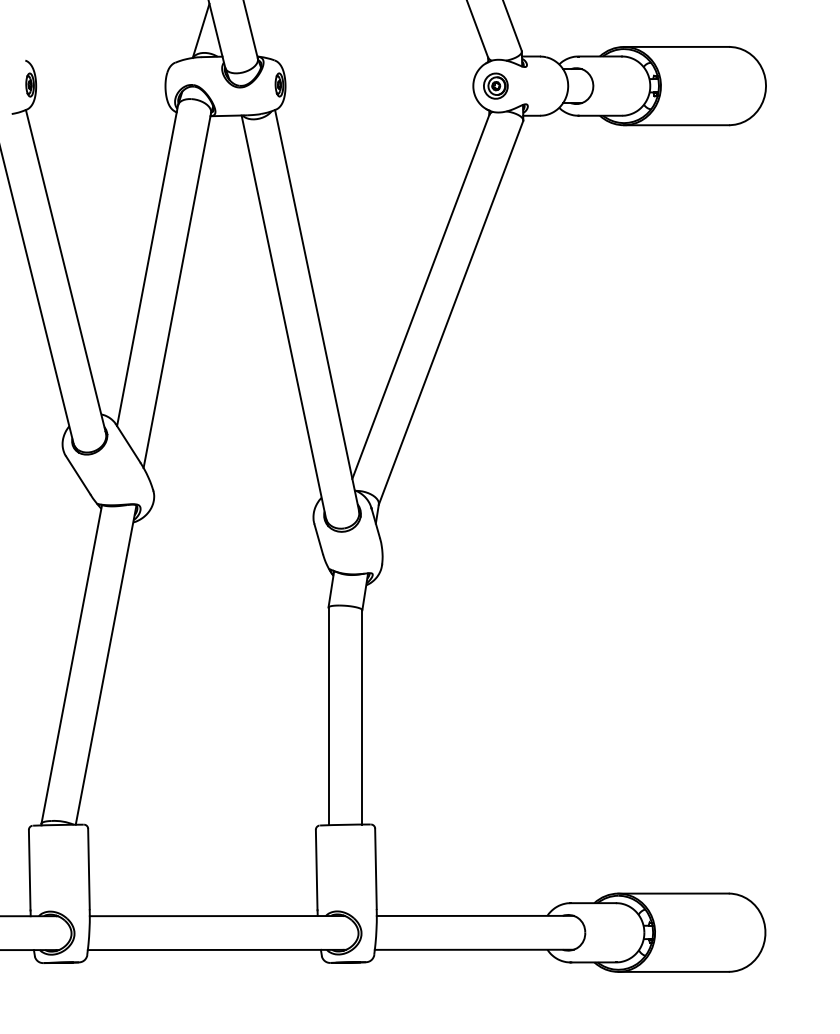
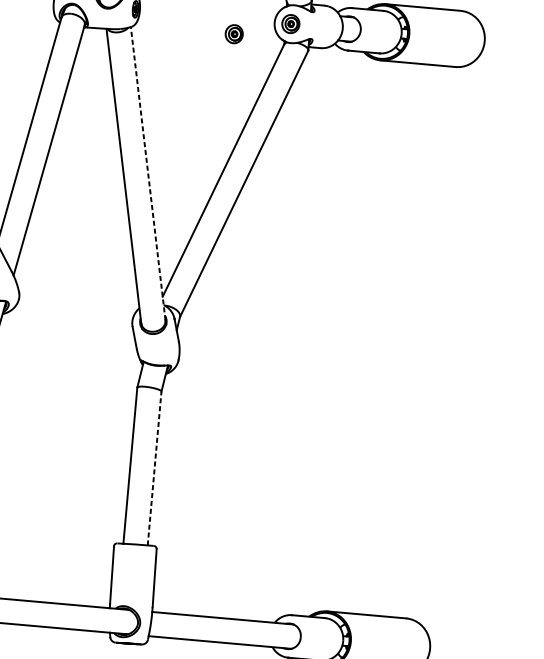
part: (418, 106) -> (234, 33), added
line: (317, 310) -> (148, 173), solid -> dashed
line: (362, 716) -> (154, 467), solid -> dashed

